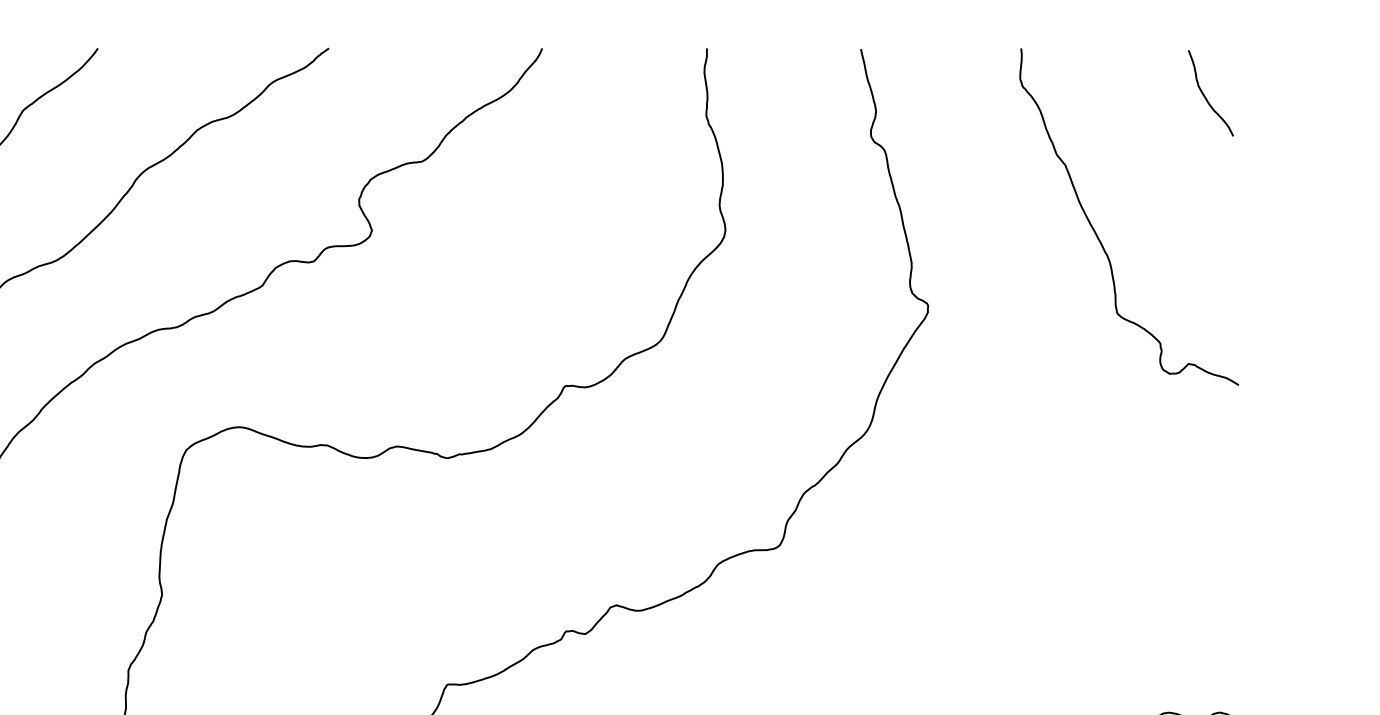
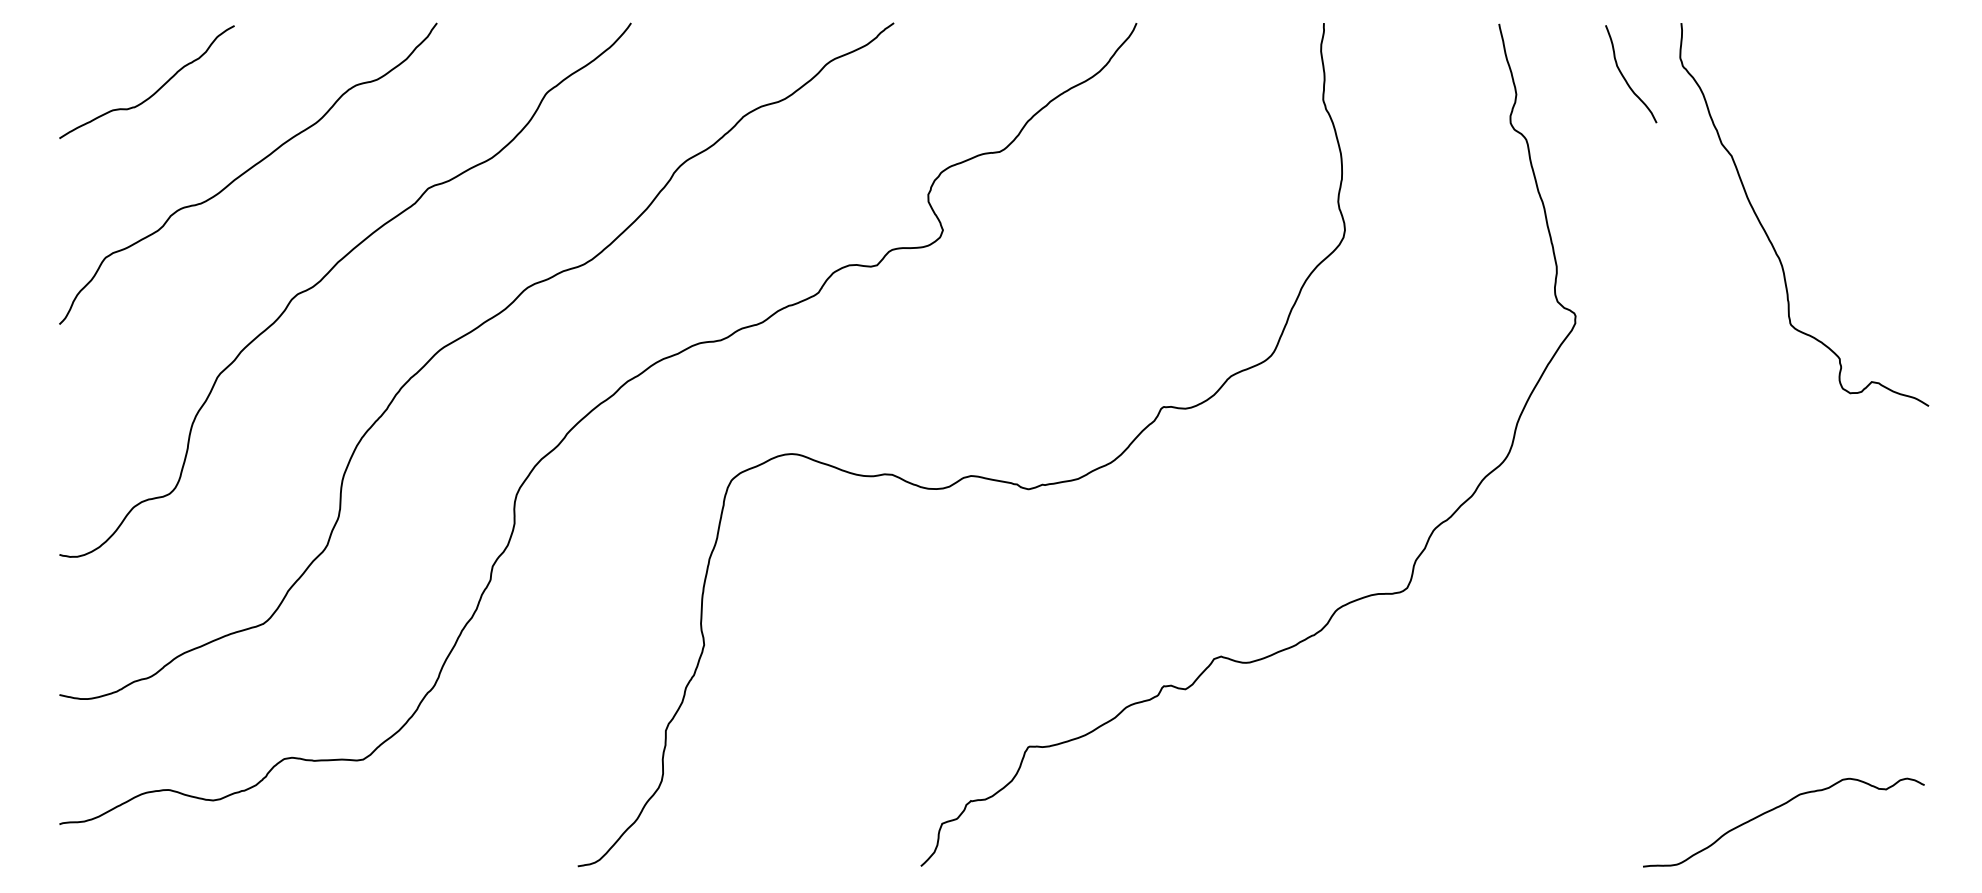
curve: (1206, 97) -> (1626, 79), moved

